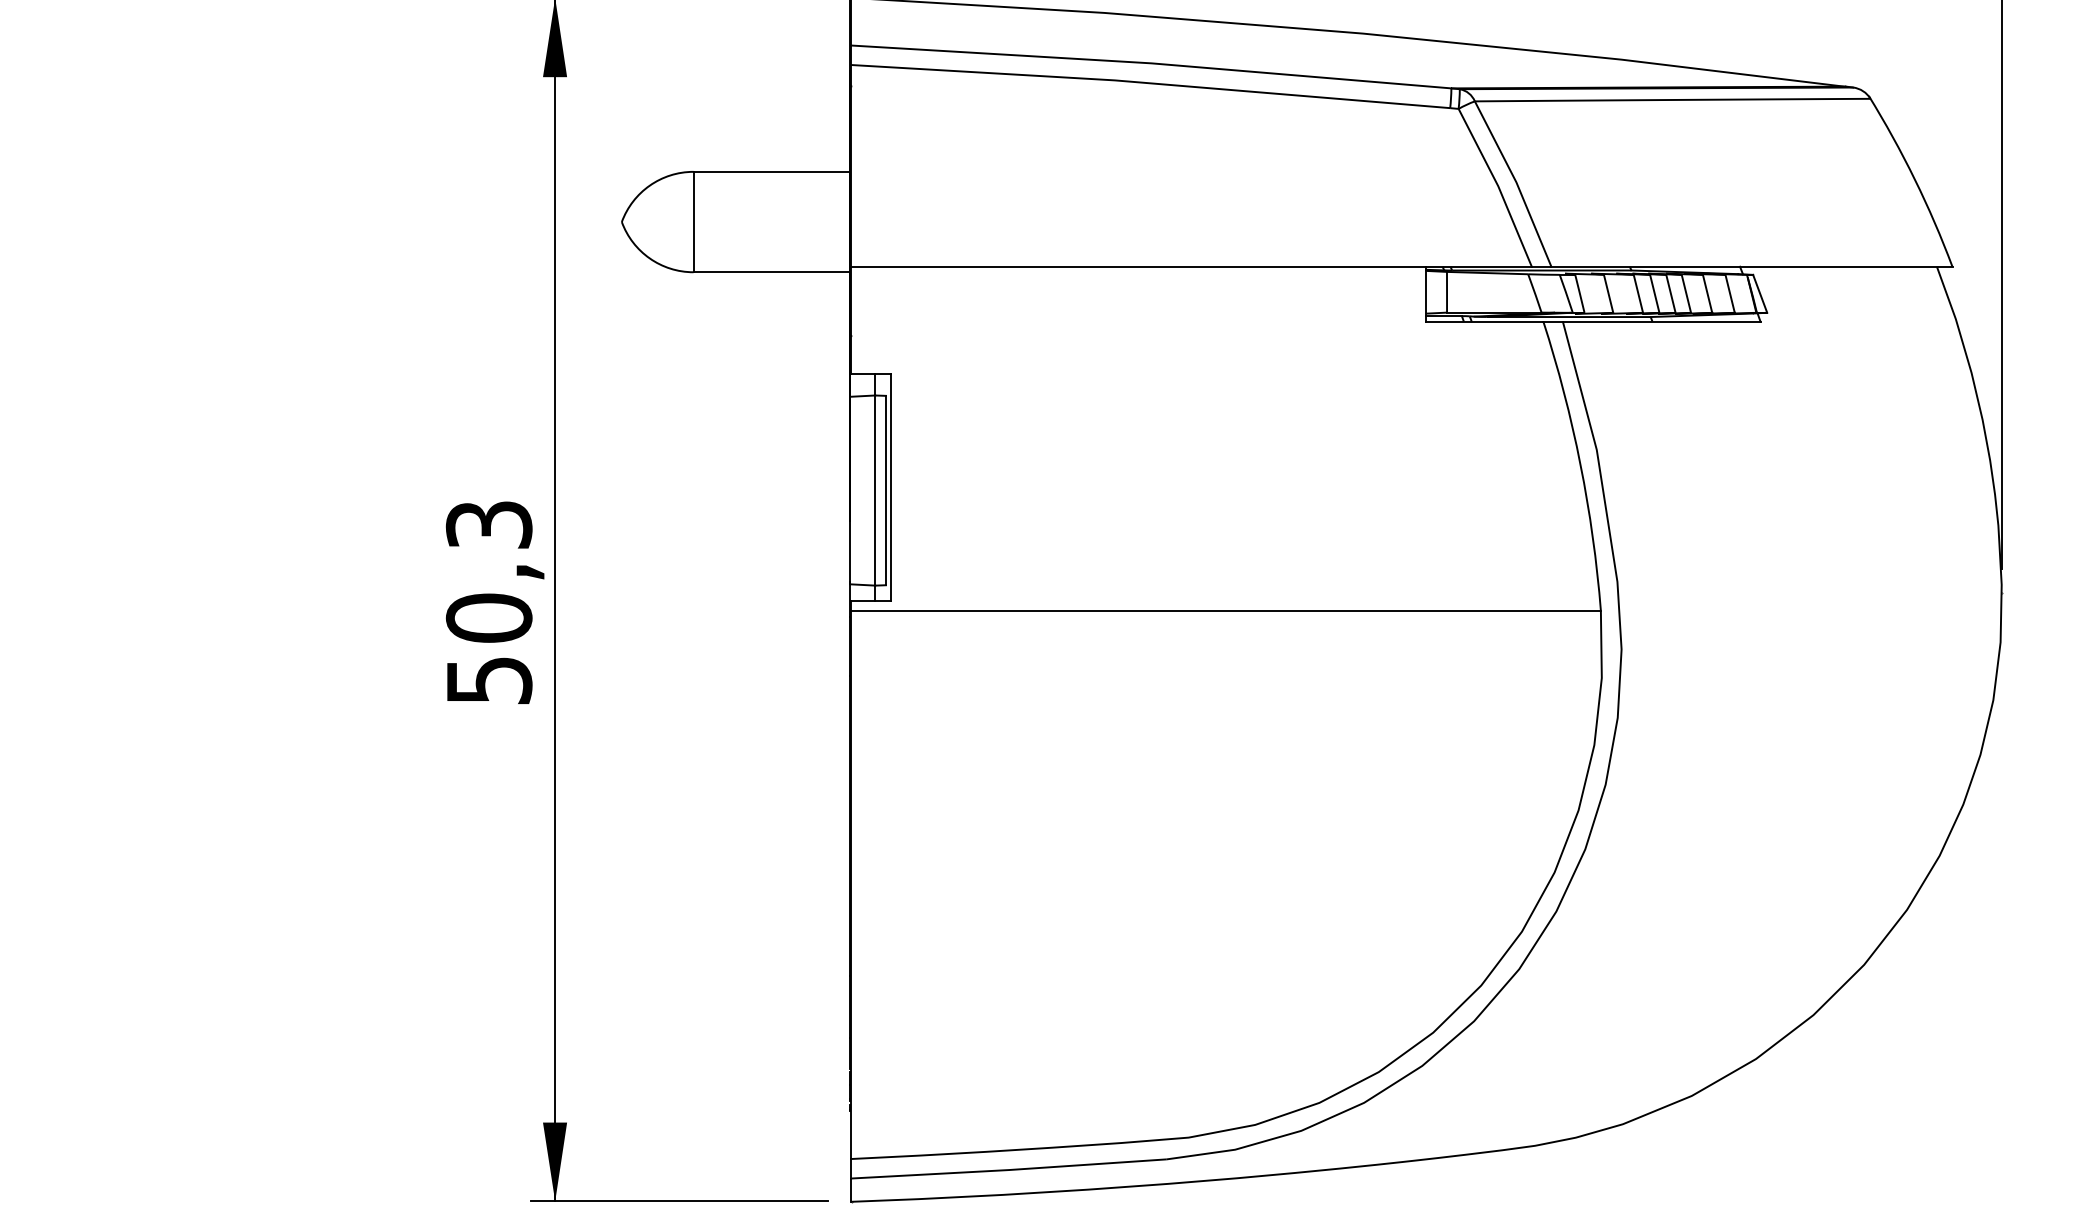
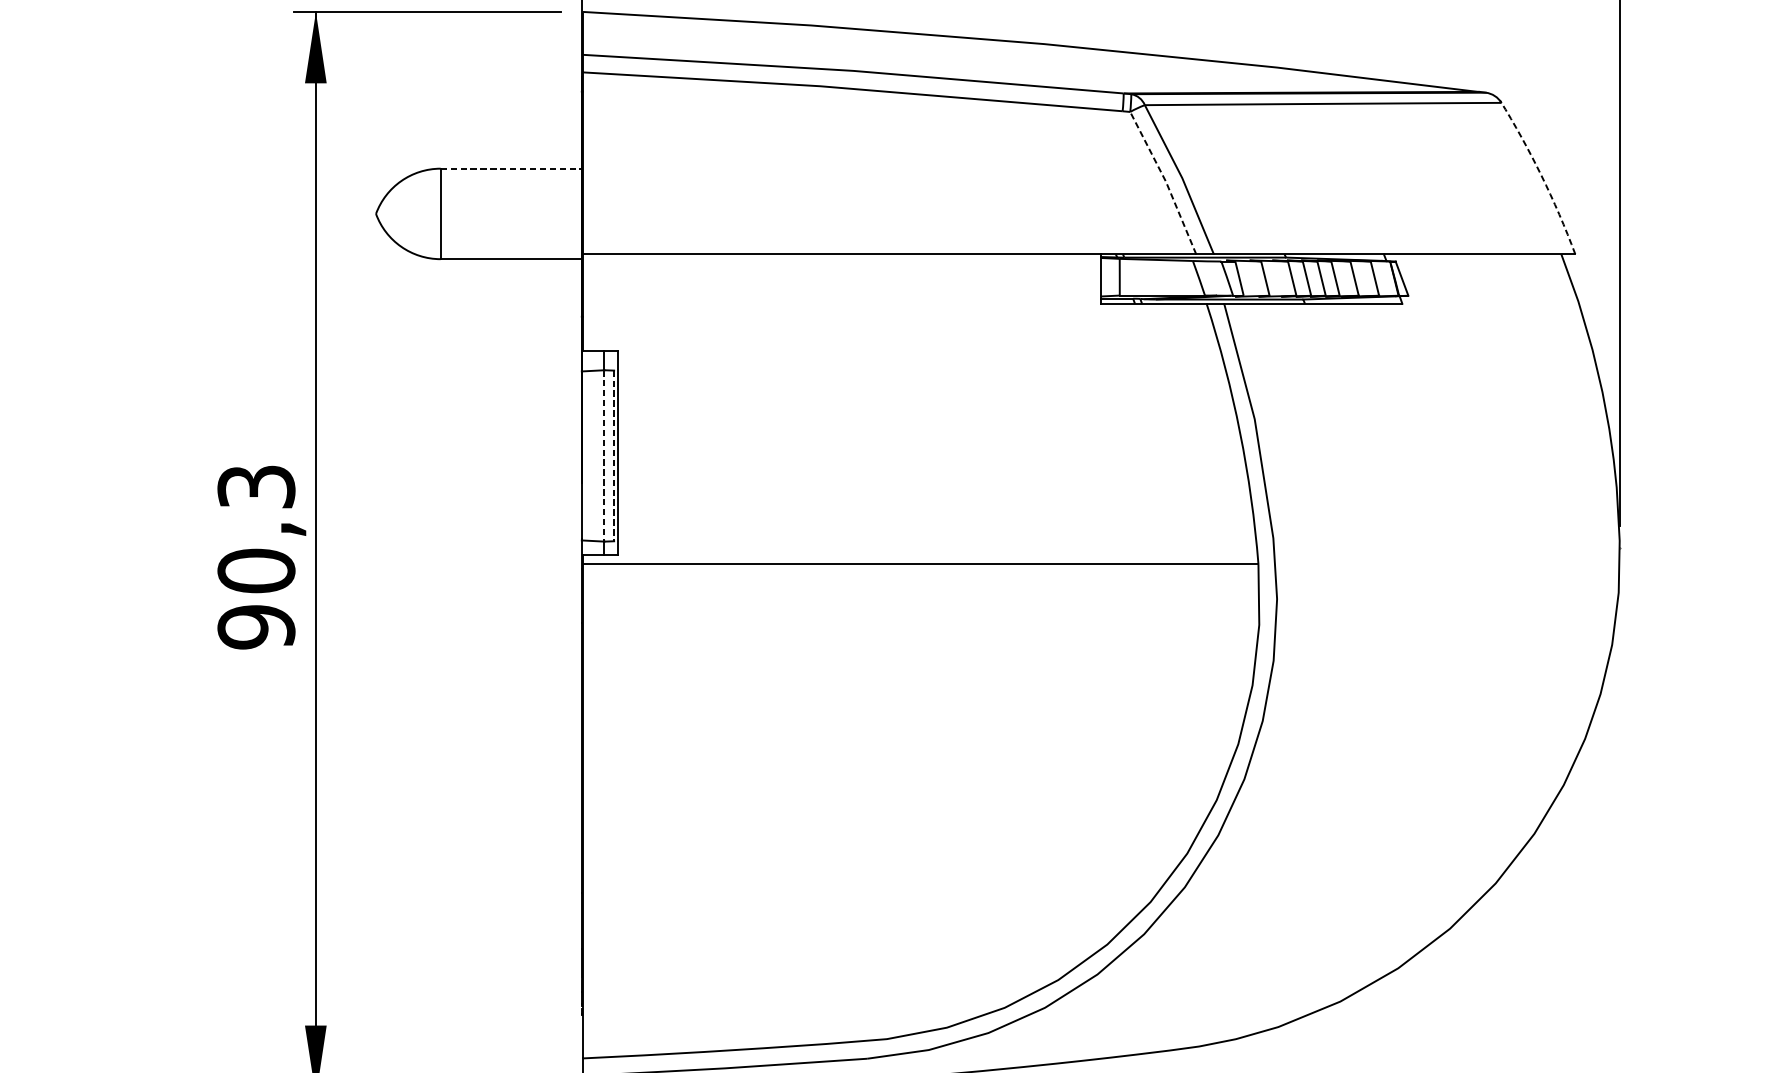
line: (772, 171) -> (511, 168), solid -> dashed
arc: (1914, 179) -> (1541, 175), solid -> dashed
line: (1498, 186) -> (1166, 181), solid -> dashed
line: (886, 490) -> (614, 455), solid -> dashed
line: (875, 491) -> (604, 456), solid -> dashed
text: (488, 680) -> (255, 627), 50,3 -> 90,3

